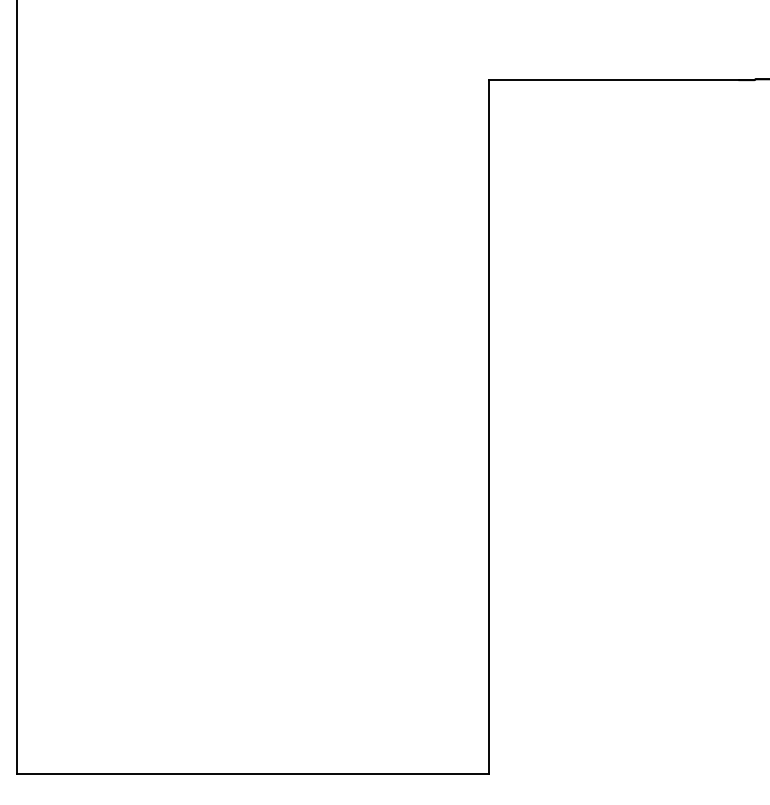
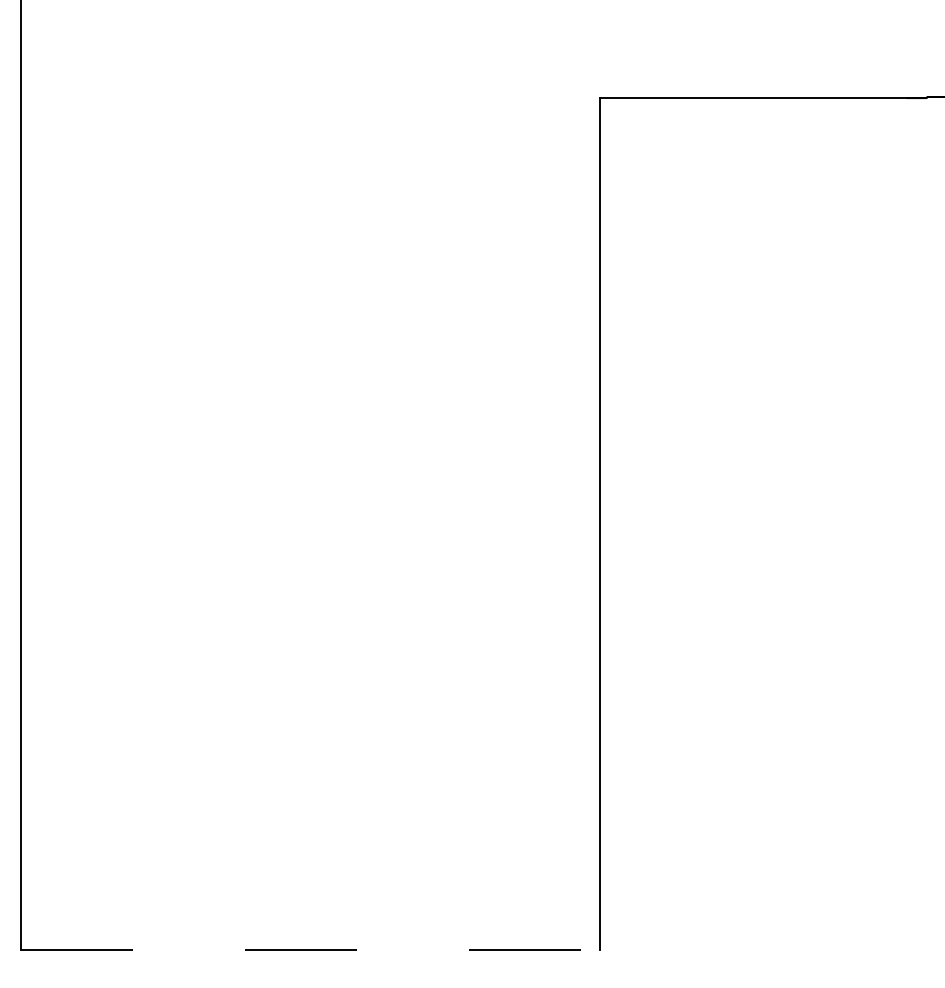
line: (253, 773) -> (310, 949), solid -> dashed

